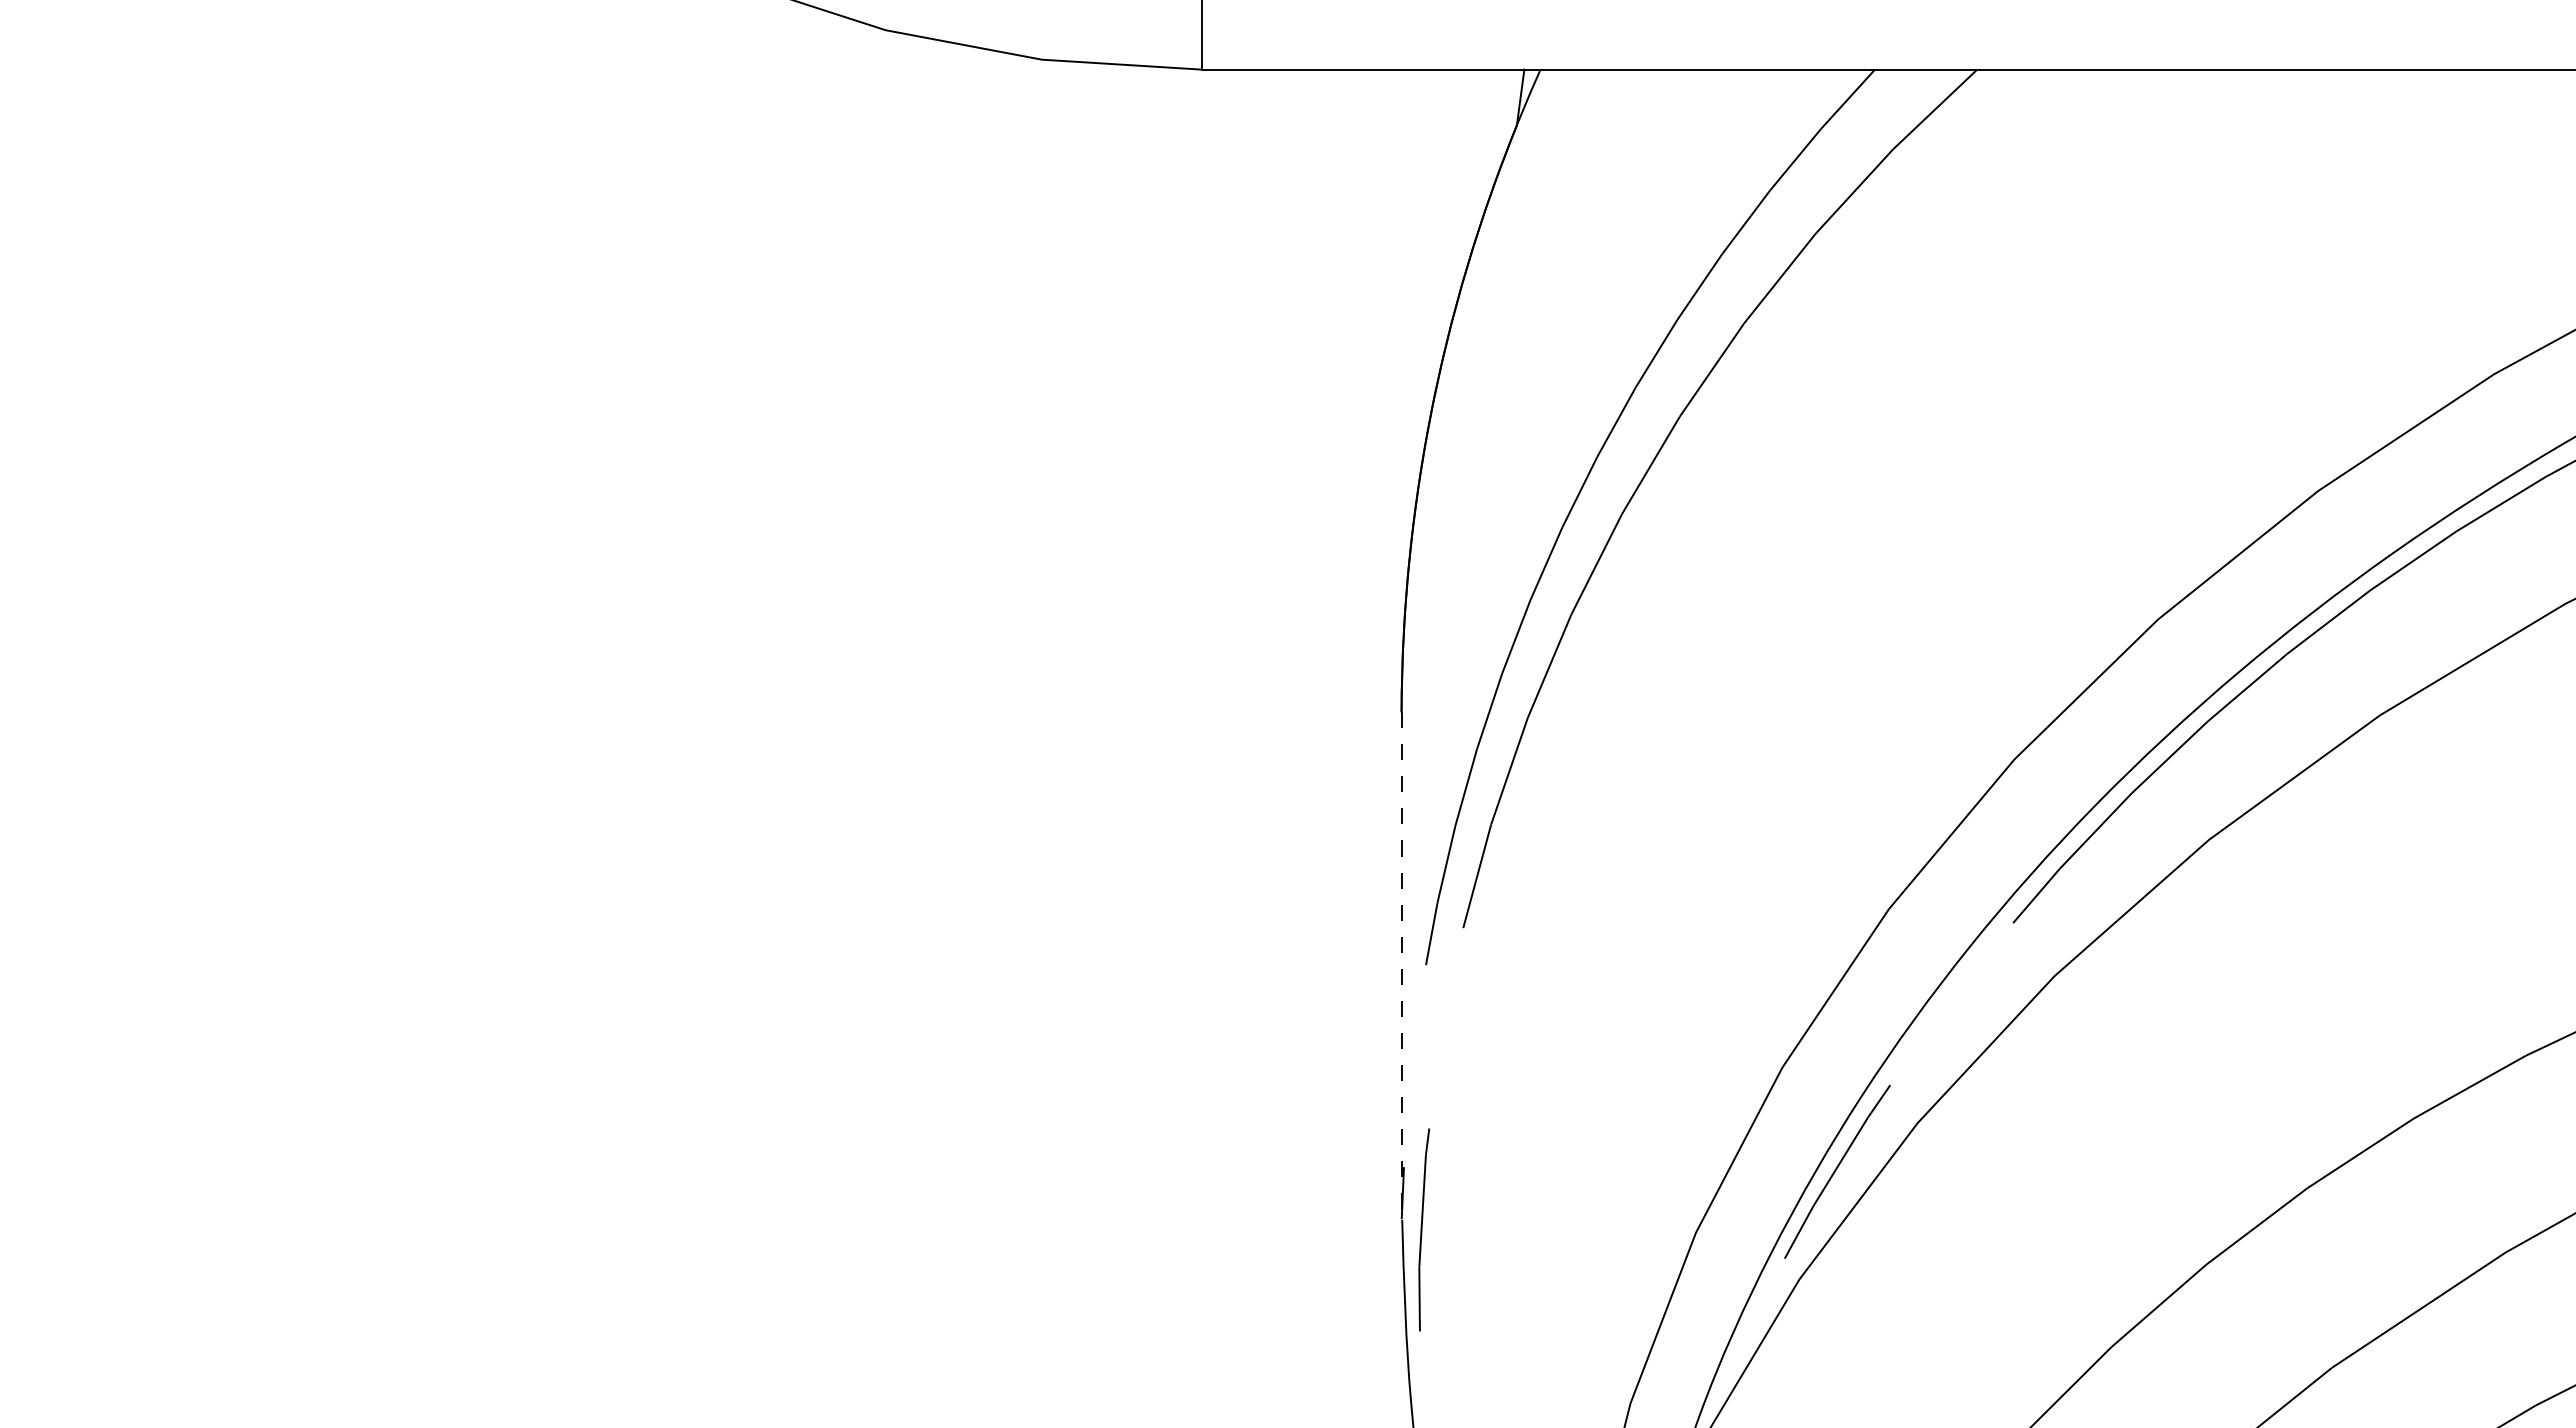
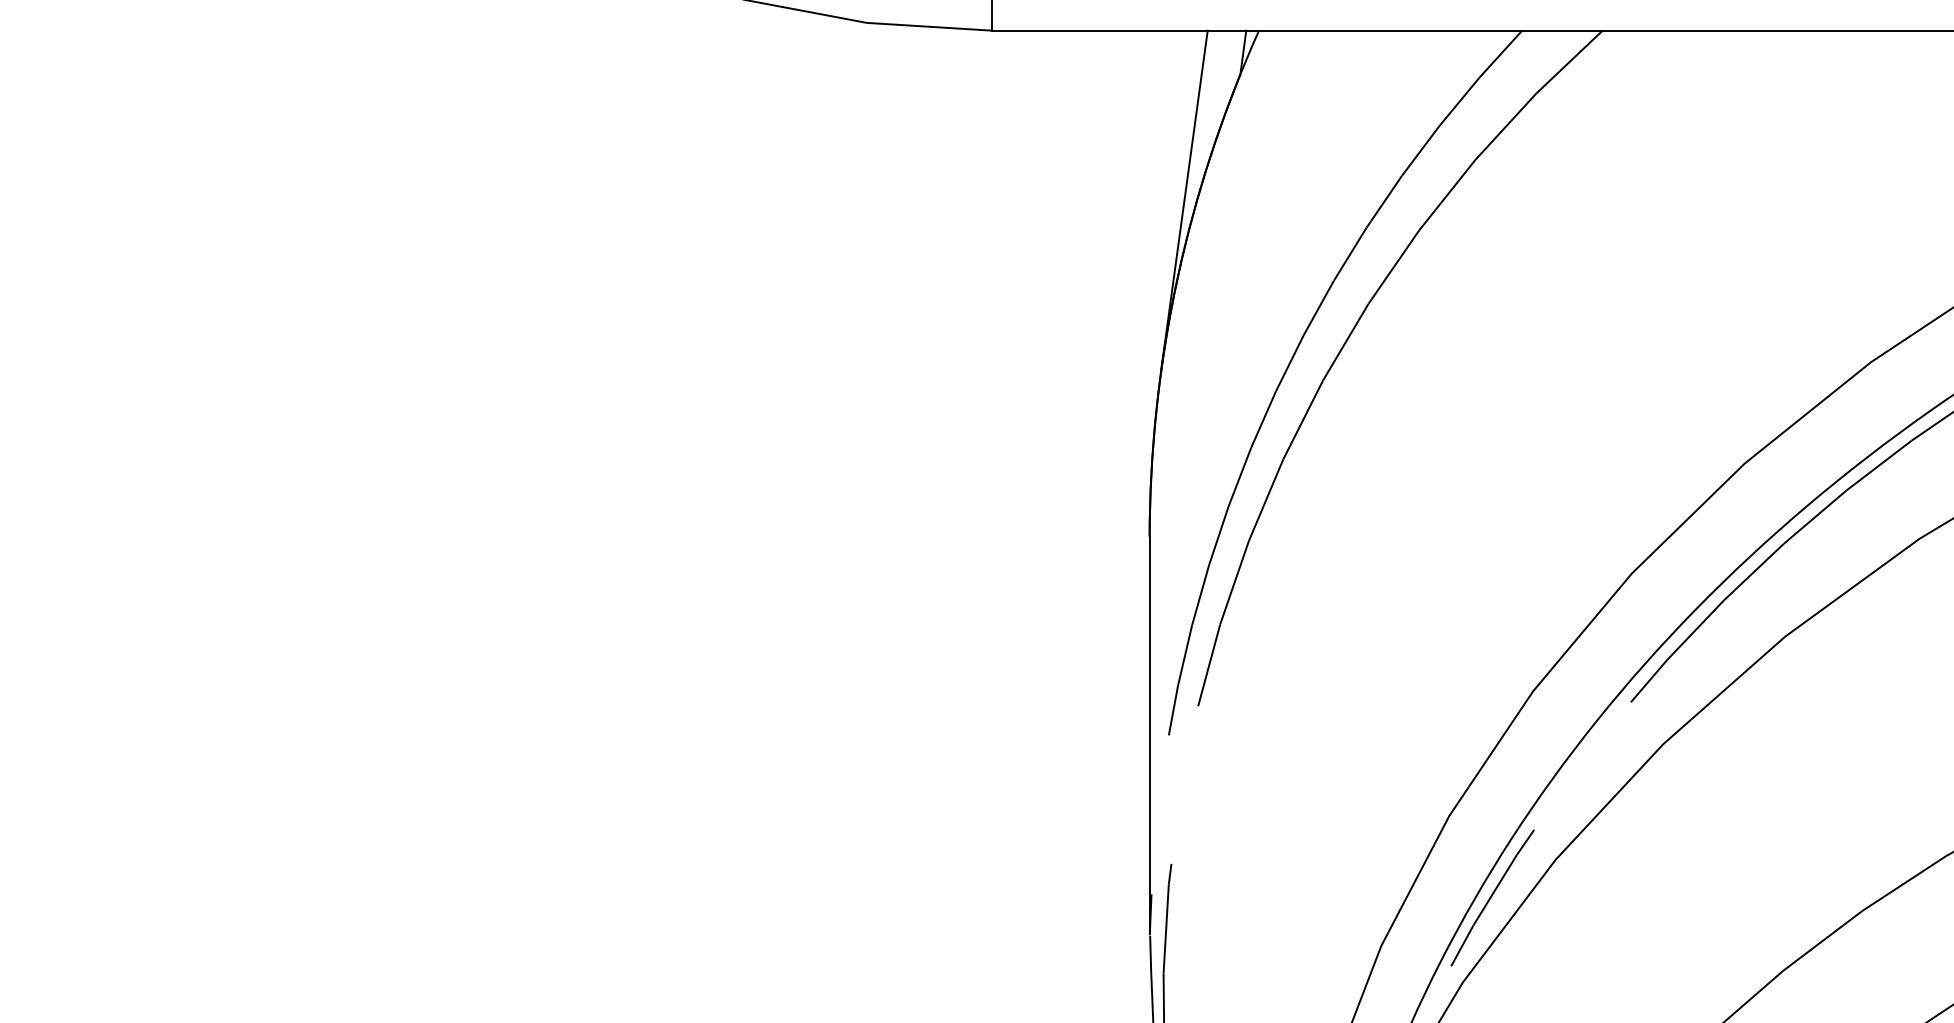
line: (1445, 286) -> (1184, 201), added
line: (1401, 964) -> (1149, 734), dashed -> solid

